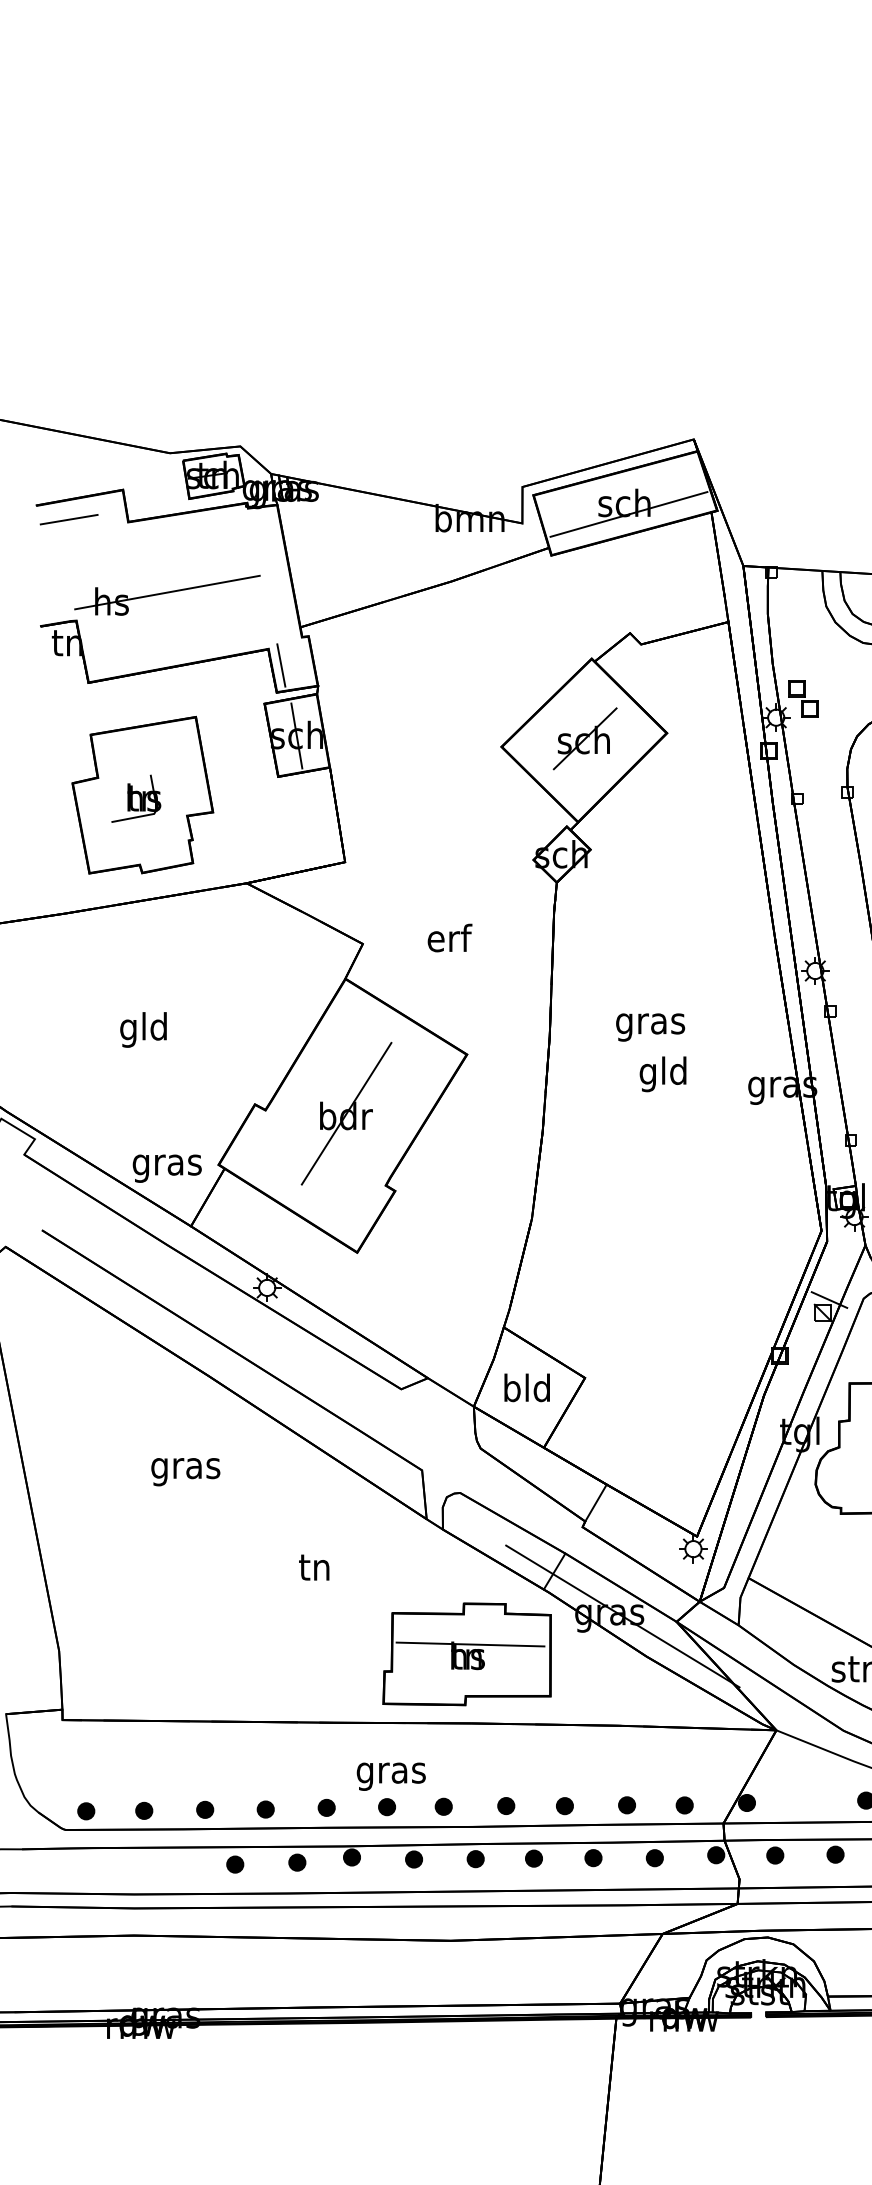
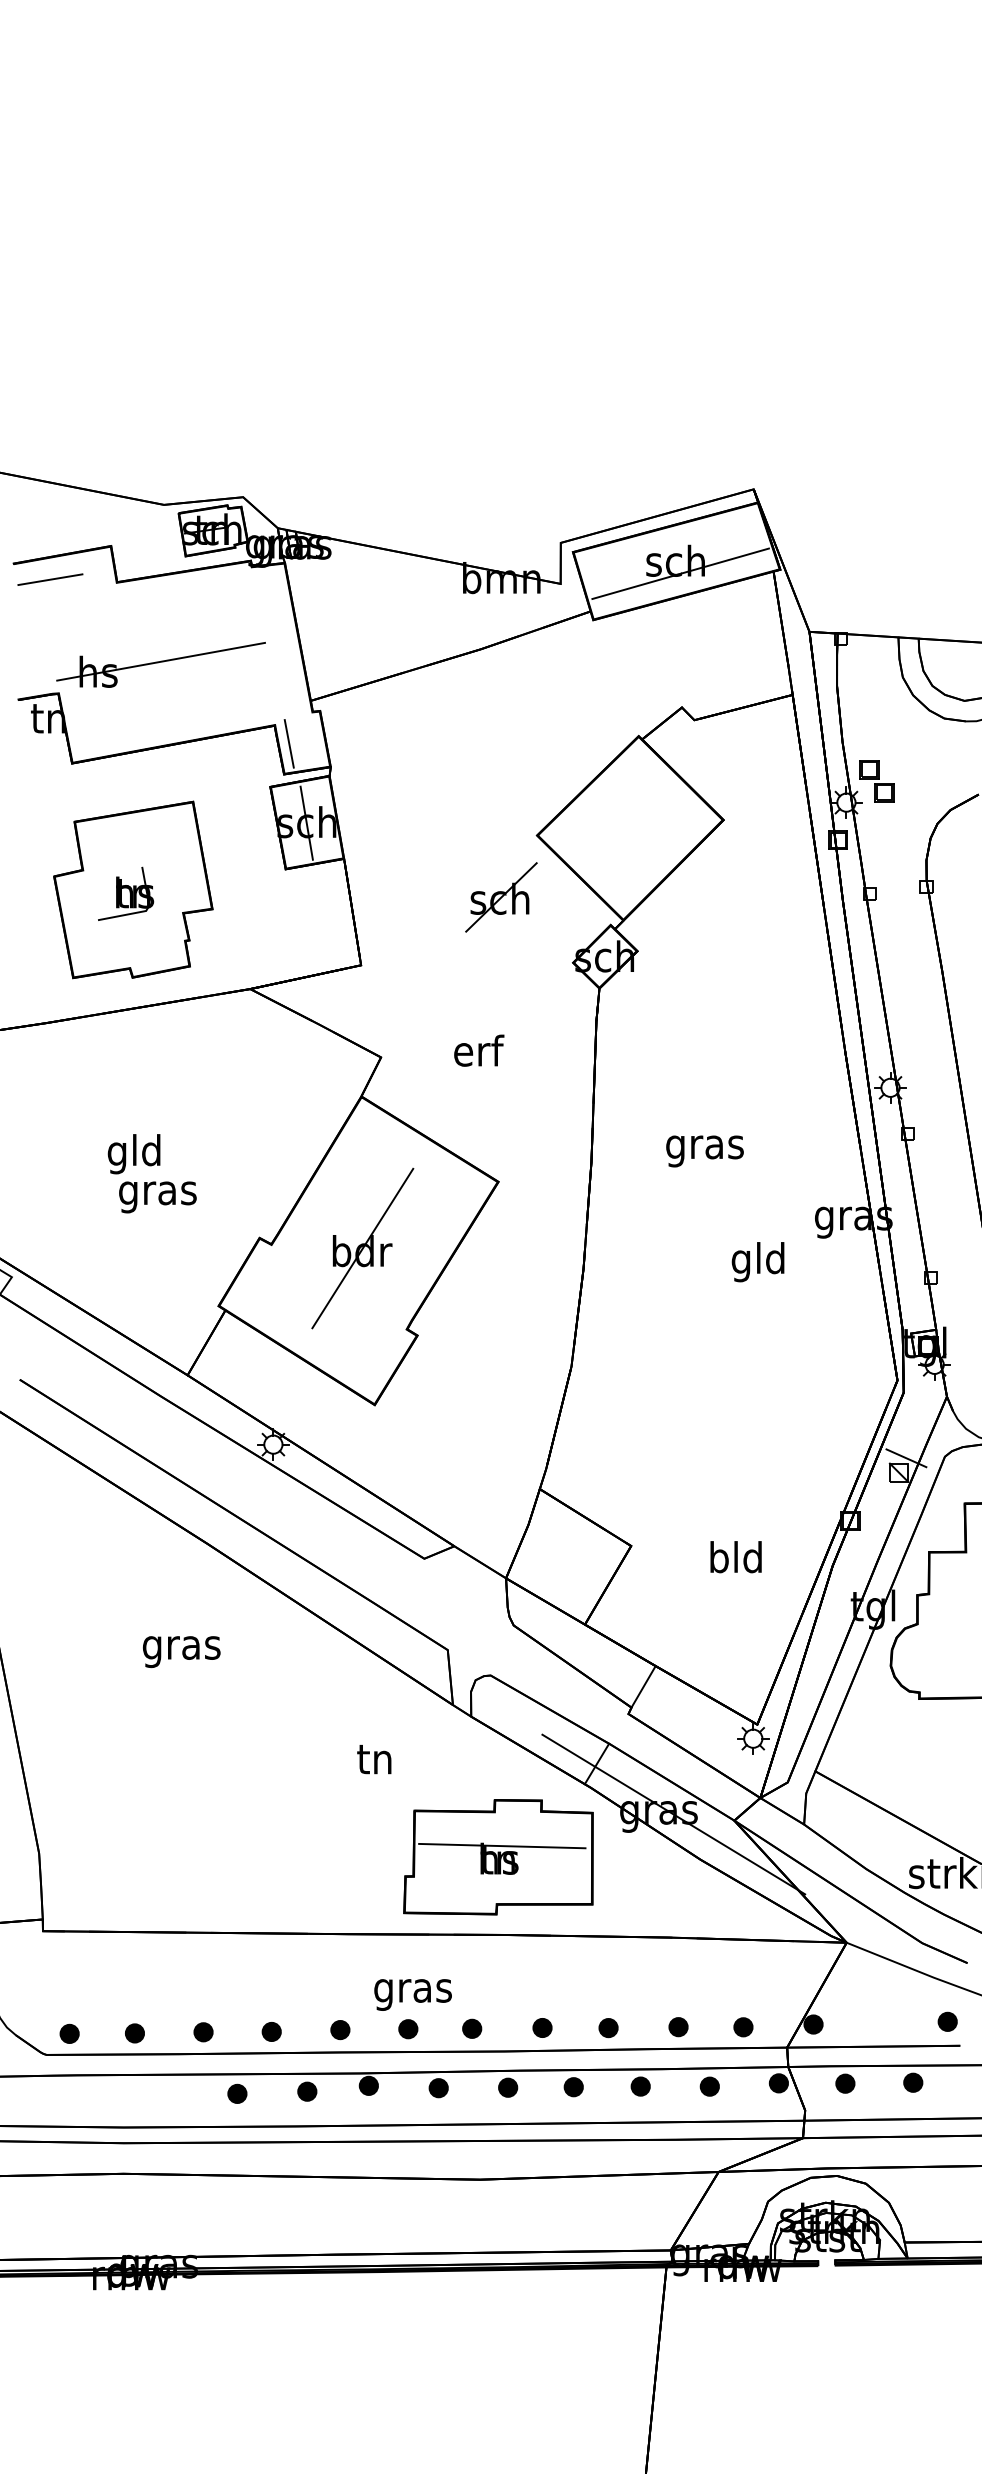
part: (585, 738) -> (501, 897), moved
text: (662, 1074) -> (757, 1262), moved
text: (166, 1168) -> (157, 1197), moved
text: (526, 1388) -> (735, 1557), moved
text: (314, 1567) -> (374, 1759), moved

